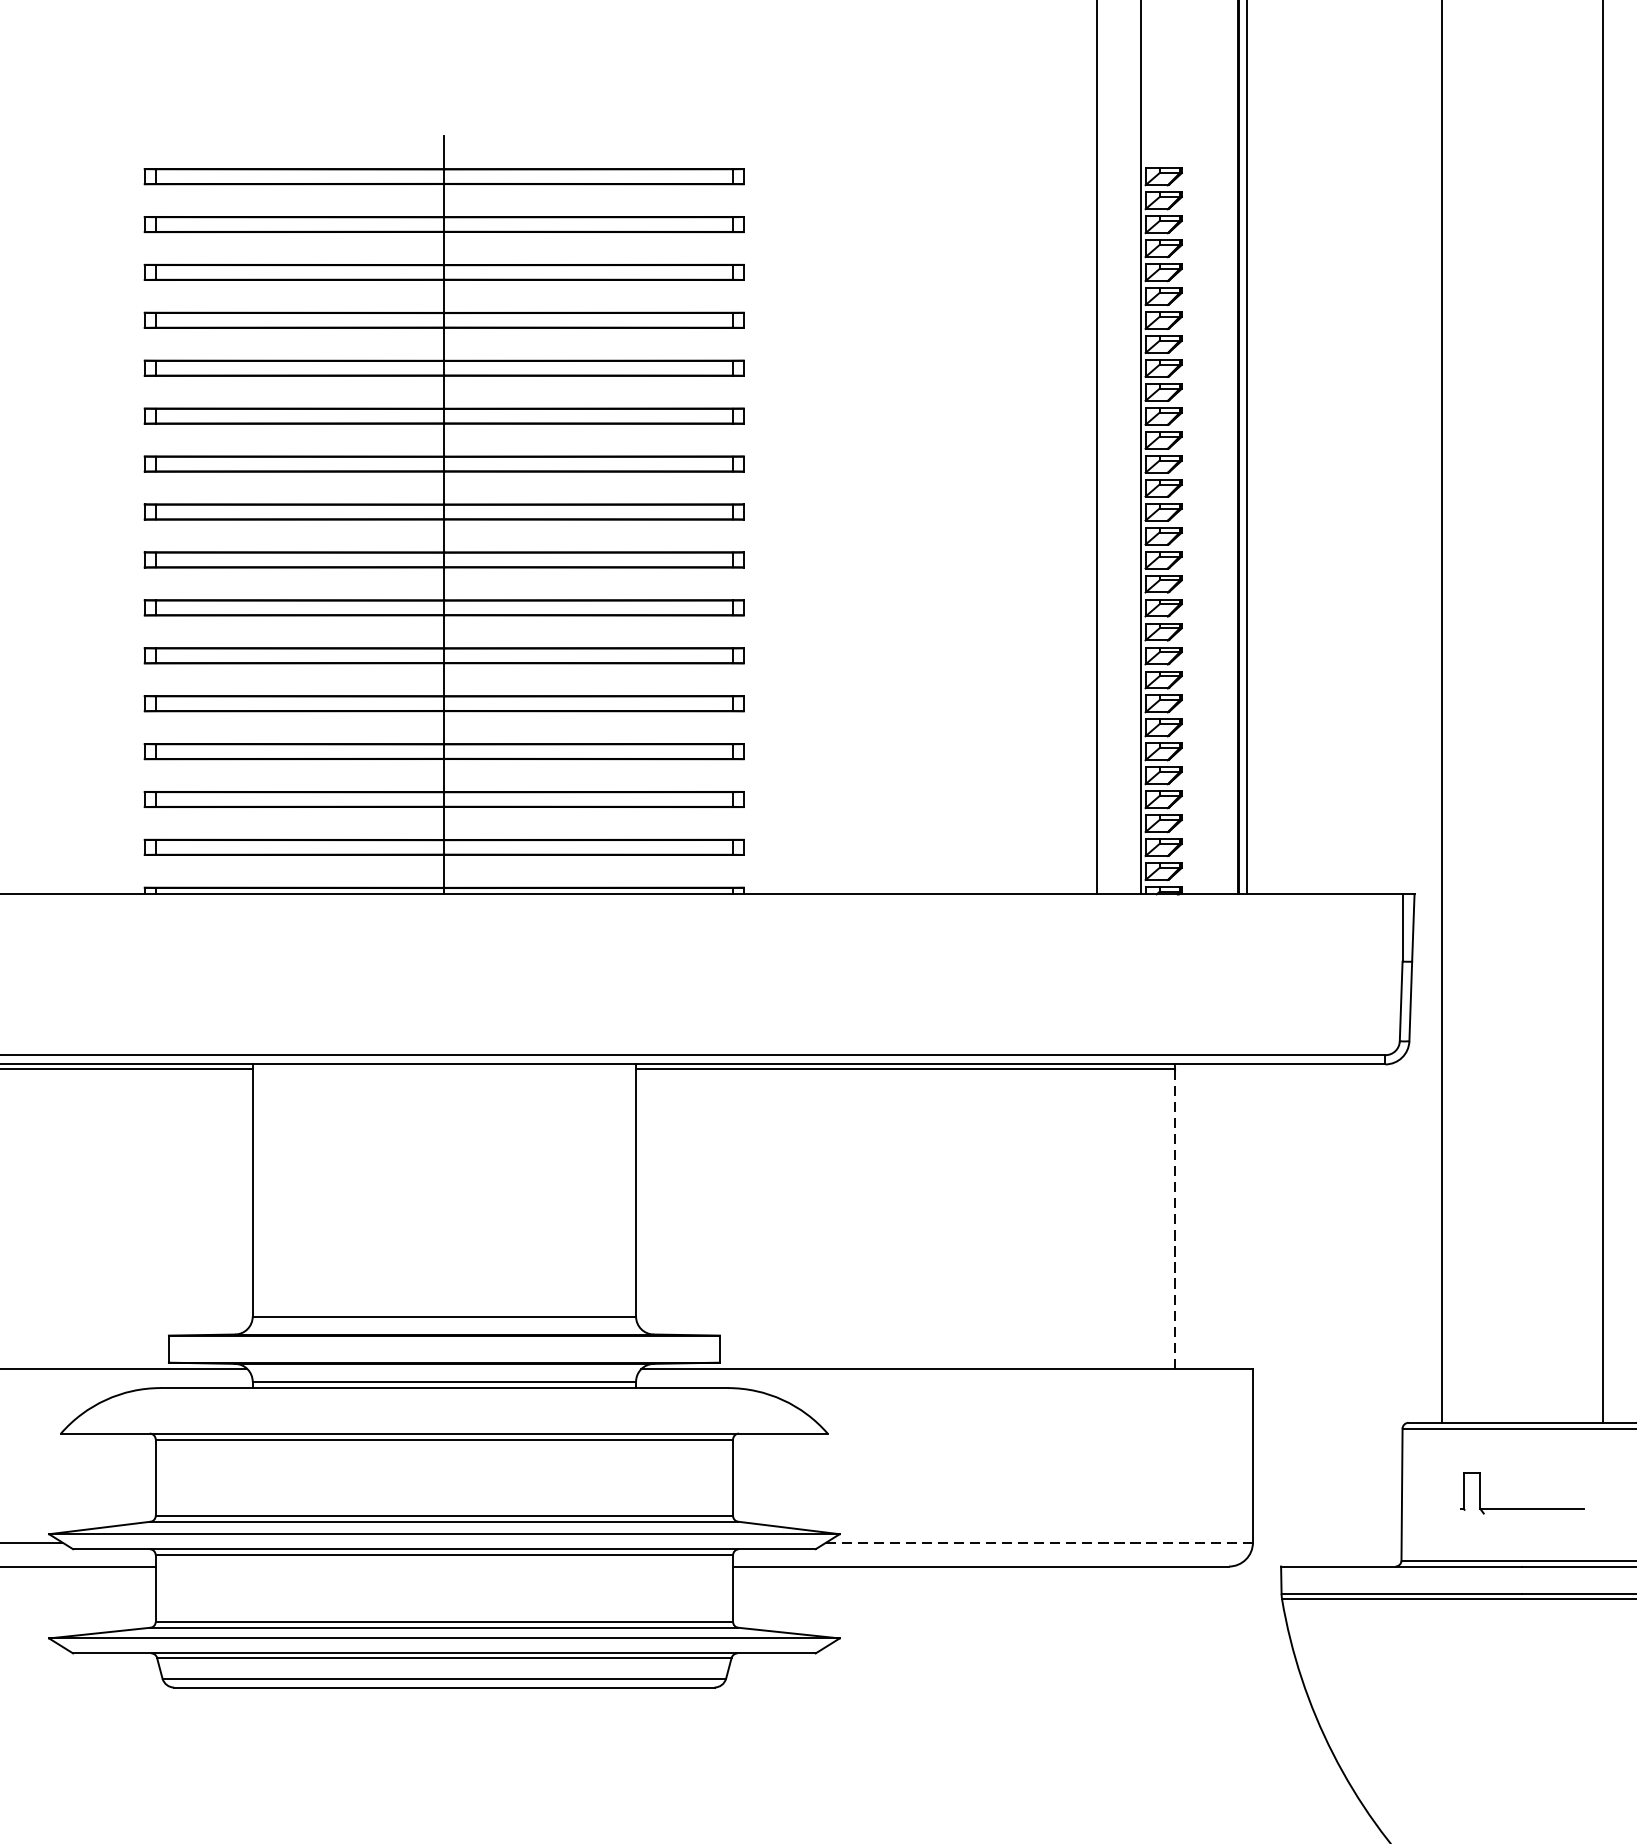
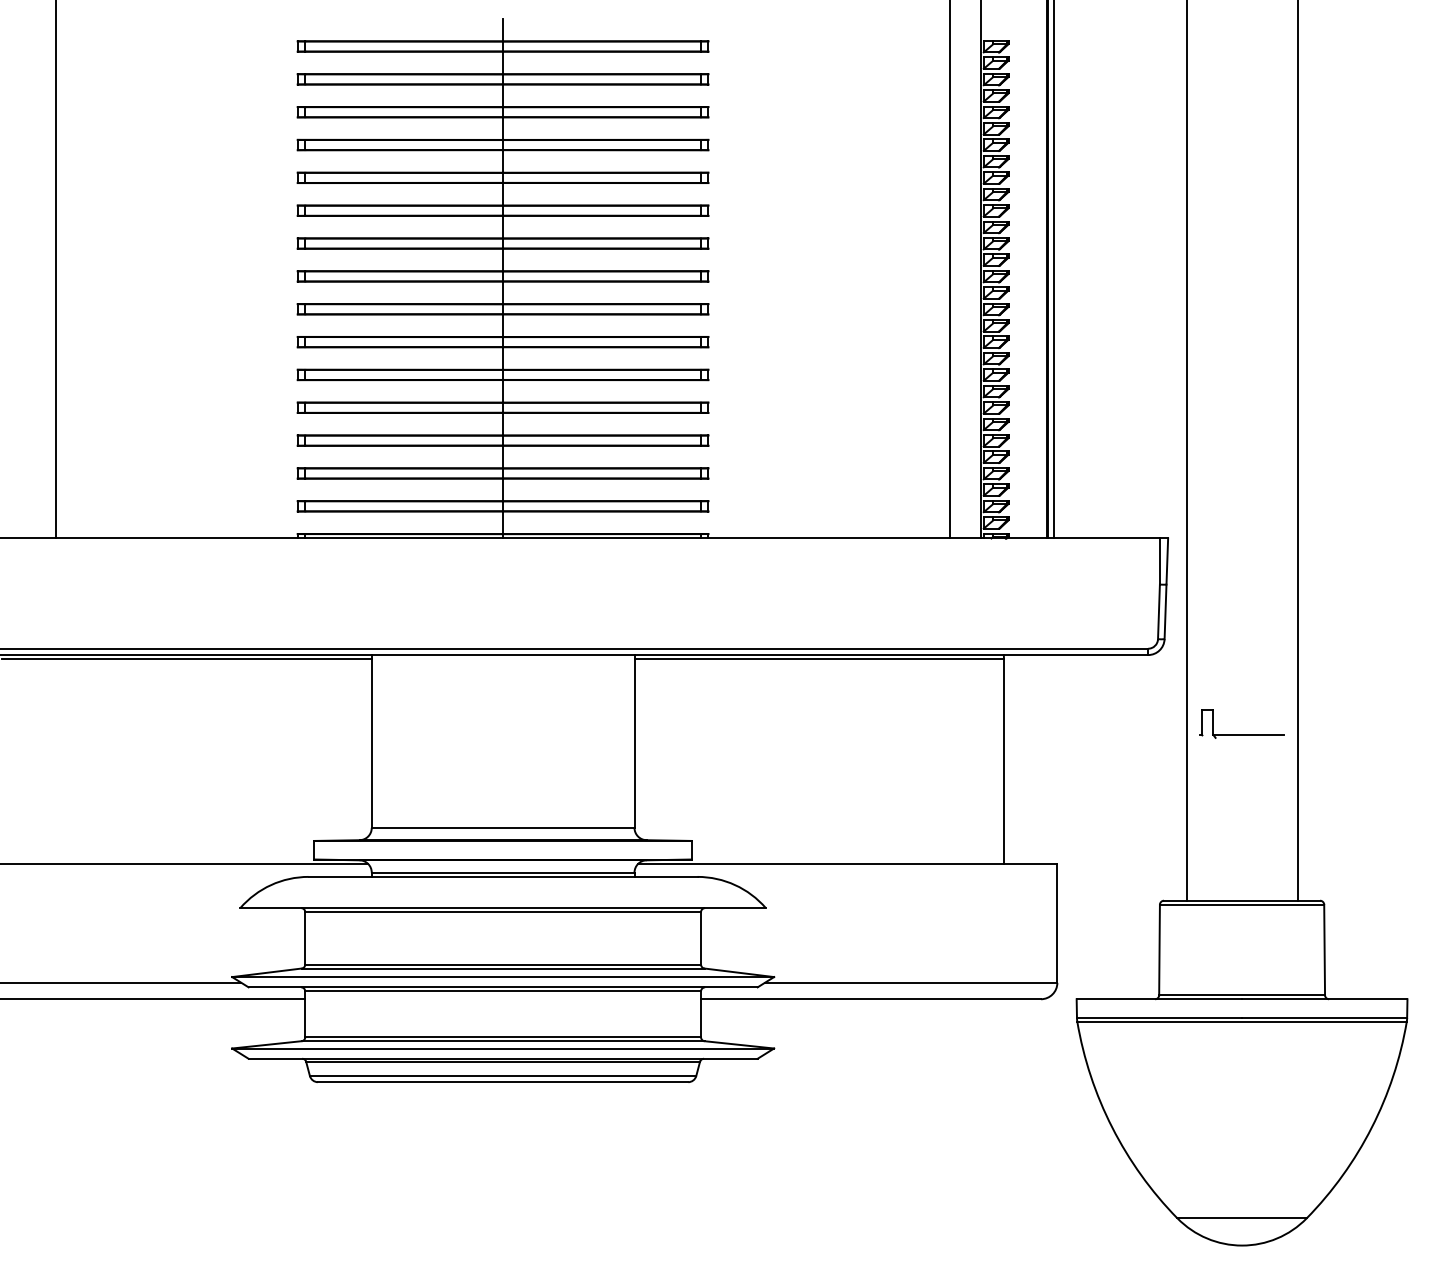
line: (1175, 1219) -> (1004, 761), dashed -> solid
part: (1521, 1508) -> (1241, 734), moved
line: (1038, 1542) -> (910, 982), dashed -> solid

